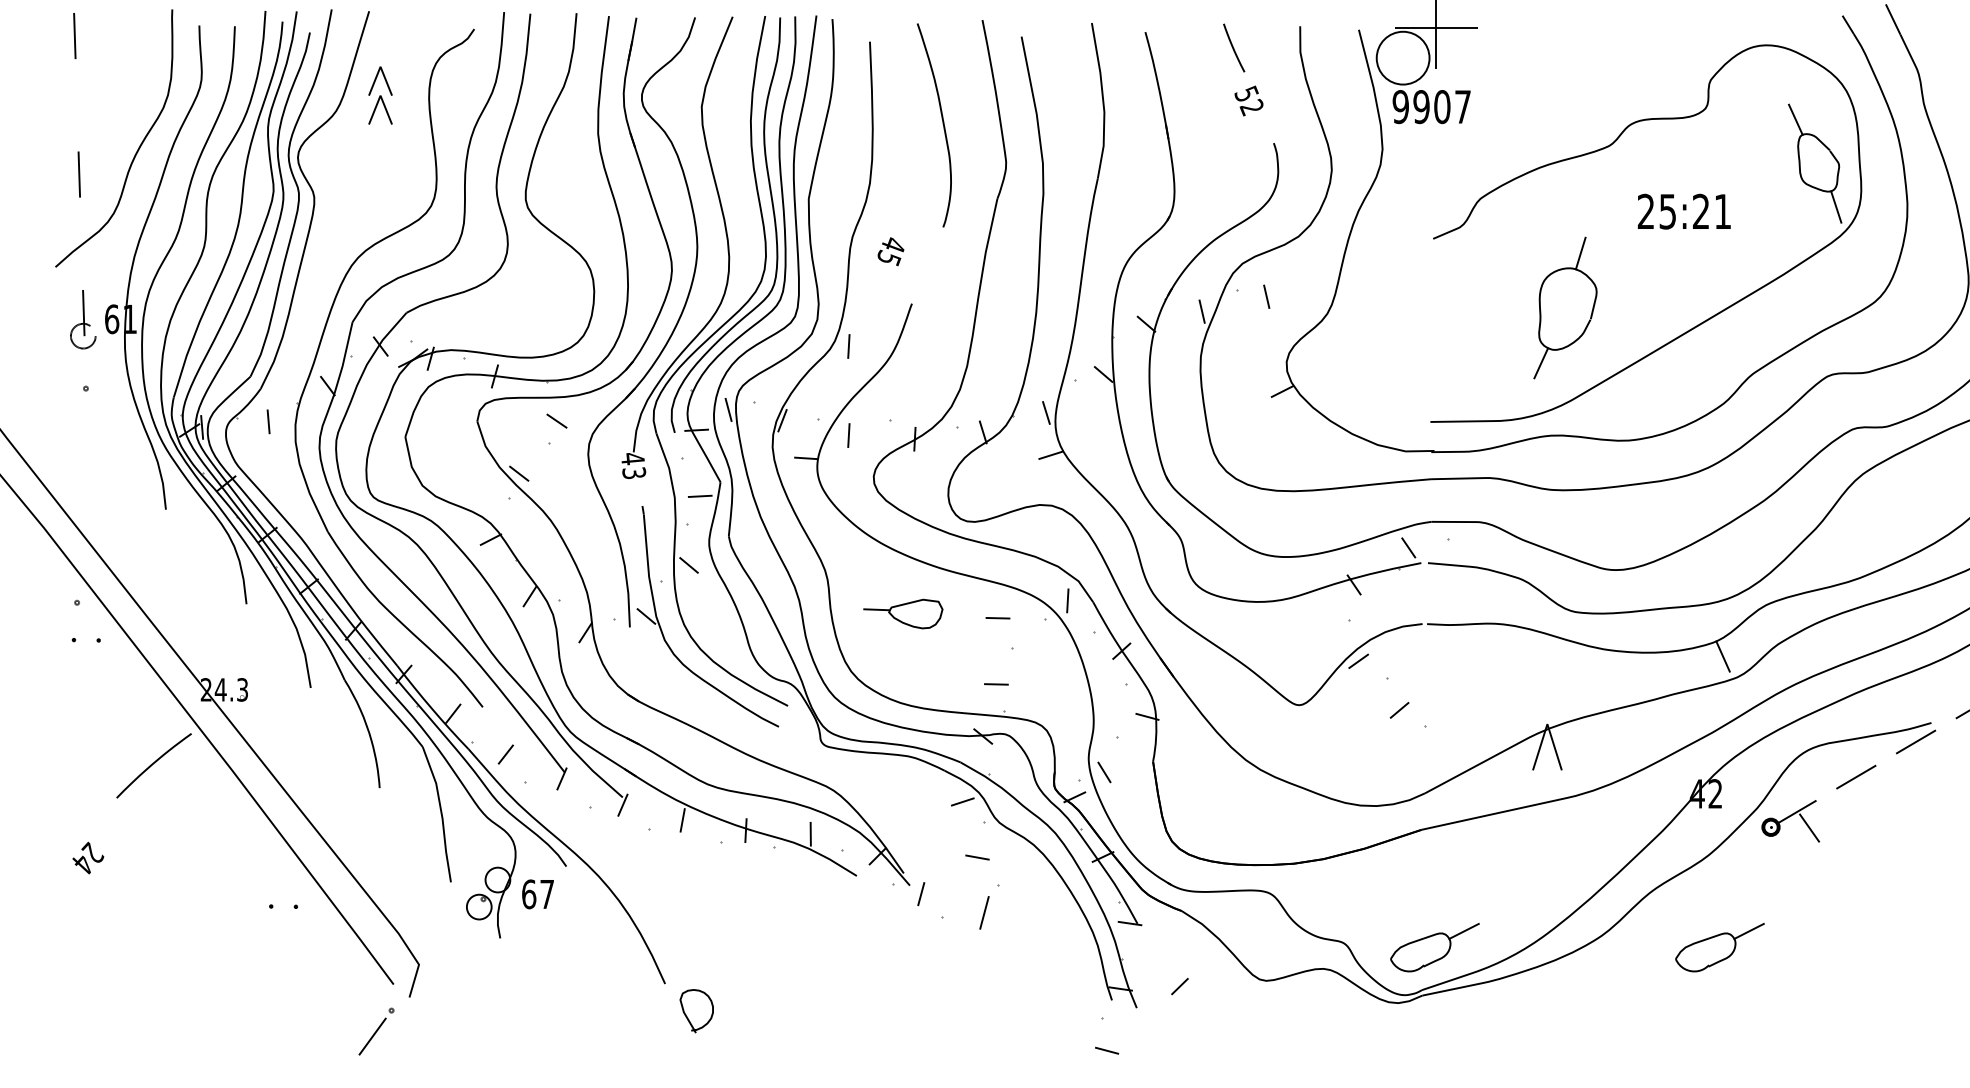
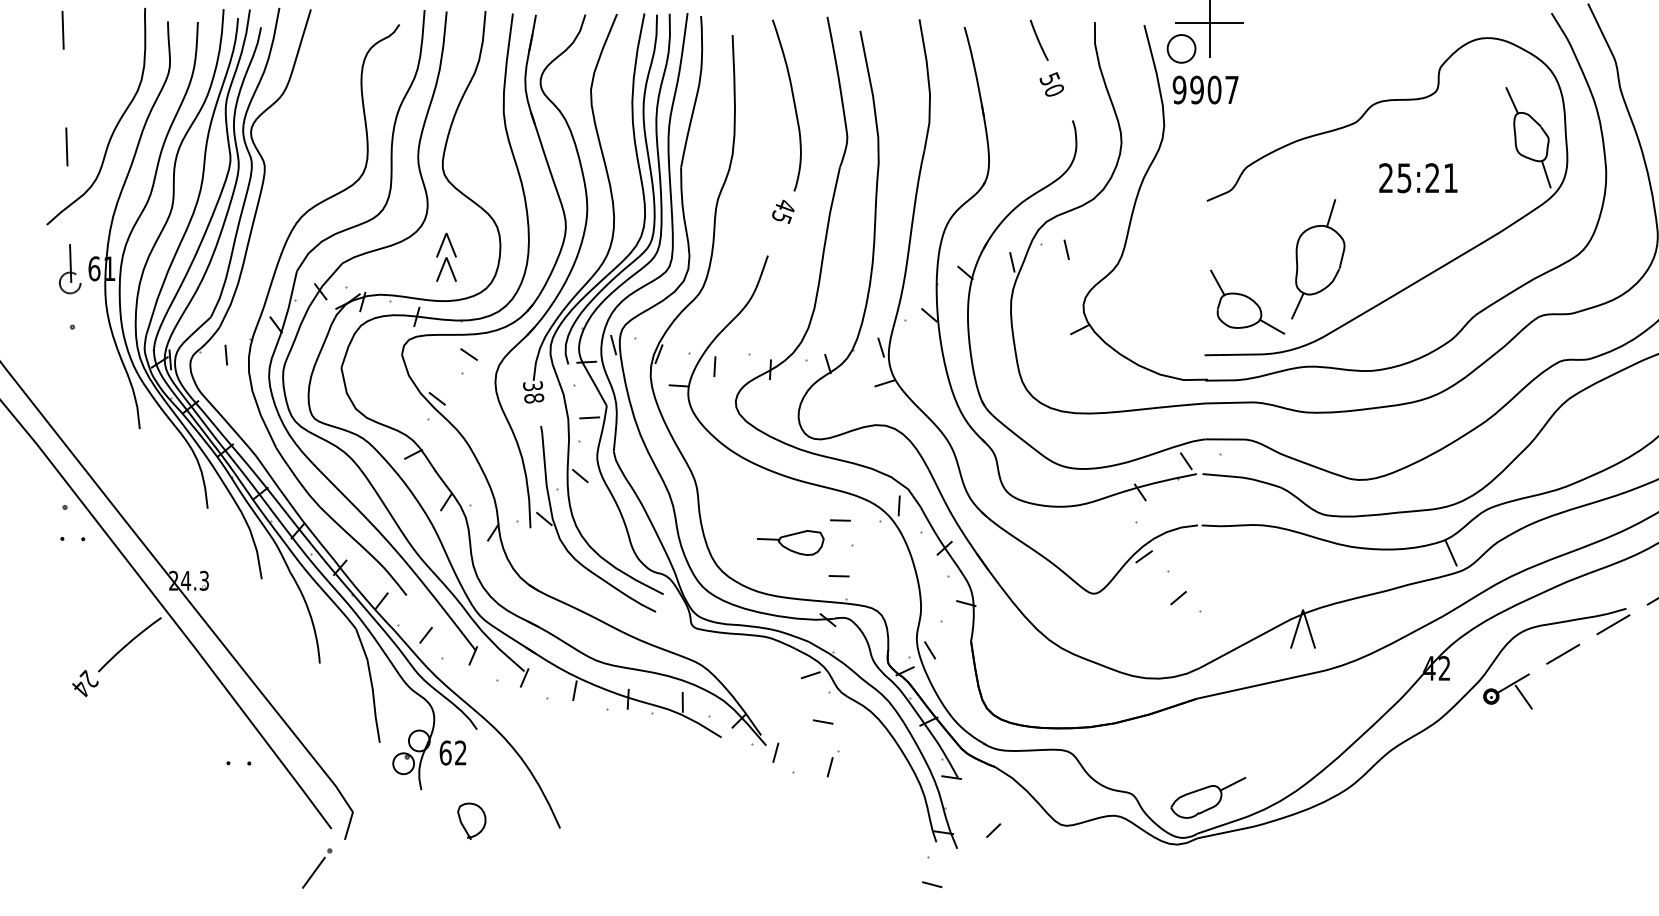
circle: (1403, 57) -> (1181, 48), size x0.62
part: (380, 94) -> (446, 256), moved
text: (1251, 107) -> (1053, 90), 52 -> 50
text: (891, 251) -> (783, 211), moved
line: (848, 346) -> (714, 291), removed
part: (1481, 358) -> (1247, 301), added
text: (633, 466) -> (533, 392), 43 -> 38
part: (903, 613) -> (790, 542), moved
text: (88, 858) -> (85, 683), moved
text: (546, 893) -> (460, 752), 67 -> 62
part: (988, 906) -> (832, 763), size x0.71
part: (1720, 947) -> (1448, 797), removed
curve: (686, 1014) -> (463, 824), moved

